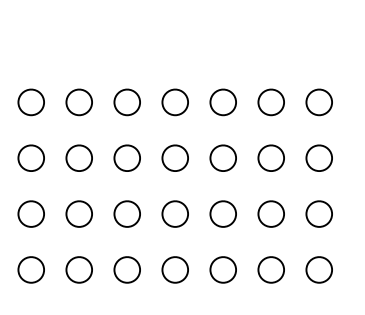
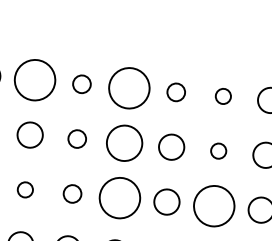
part: (78, 102) -> (34, 80), size x1.6
part: (126, 102) -> (81, 84), size x0.7
part: (174, 102) -> (128, 88), size x1.6
part: (222, 102) -> (175, 92), size x0.7
part: (270, 102) -> (222, 96), size x0.6
part: (126, 157) -> (76, 138), size x0.7
part: (174, 157) -> (123, 142), size x1.4
part: (270, 157) -> (218, 150), size x0.6
part: (78, 213) -> (24, 189), size x0.6
part: (126, 213) -> (71, 193), size x0.7
part: (174, 213) -> (119, 197), size x1.6
part: (270, 213) -> (213, 205), size x1.6

